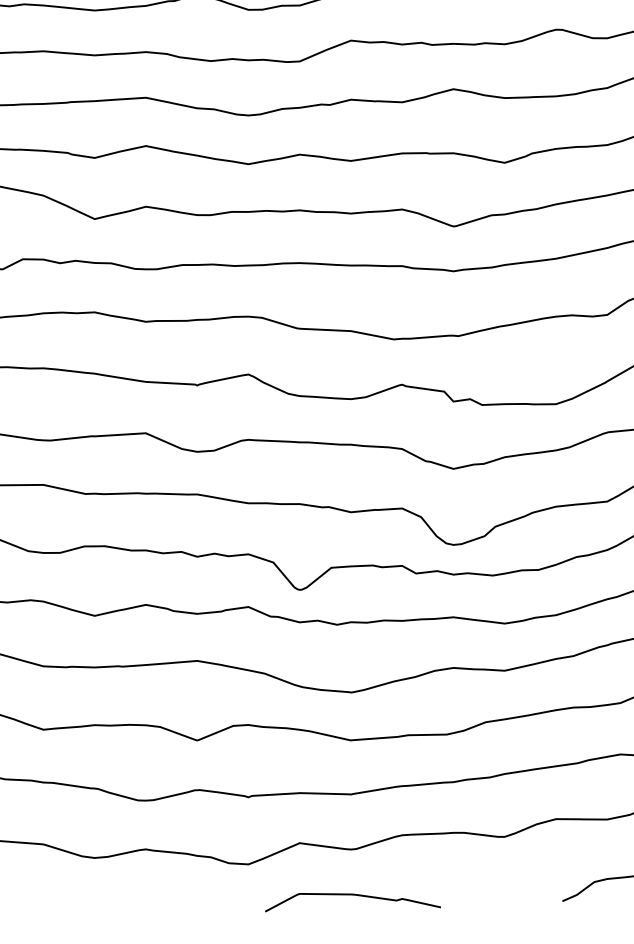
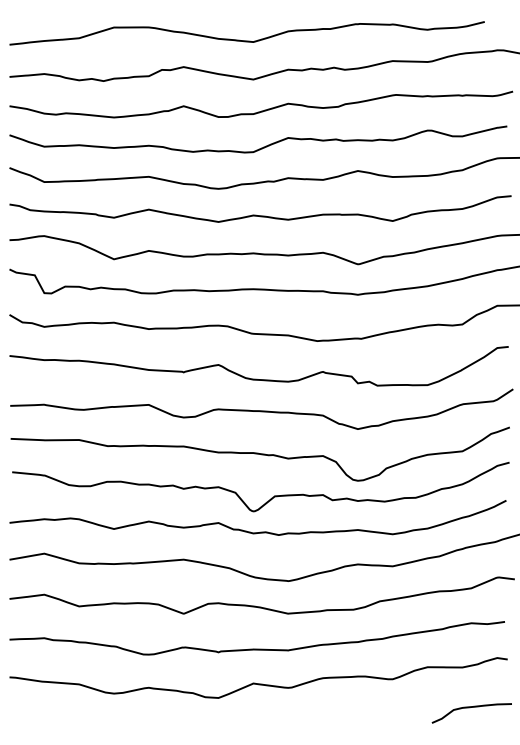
curve: (352, 896) -> (289, 719), removed

